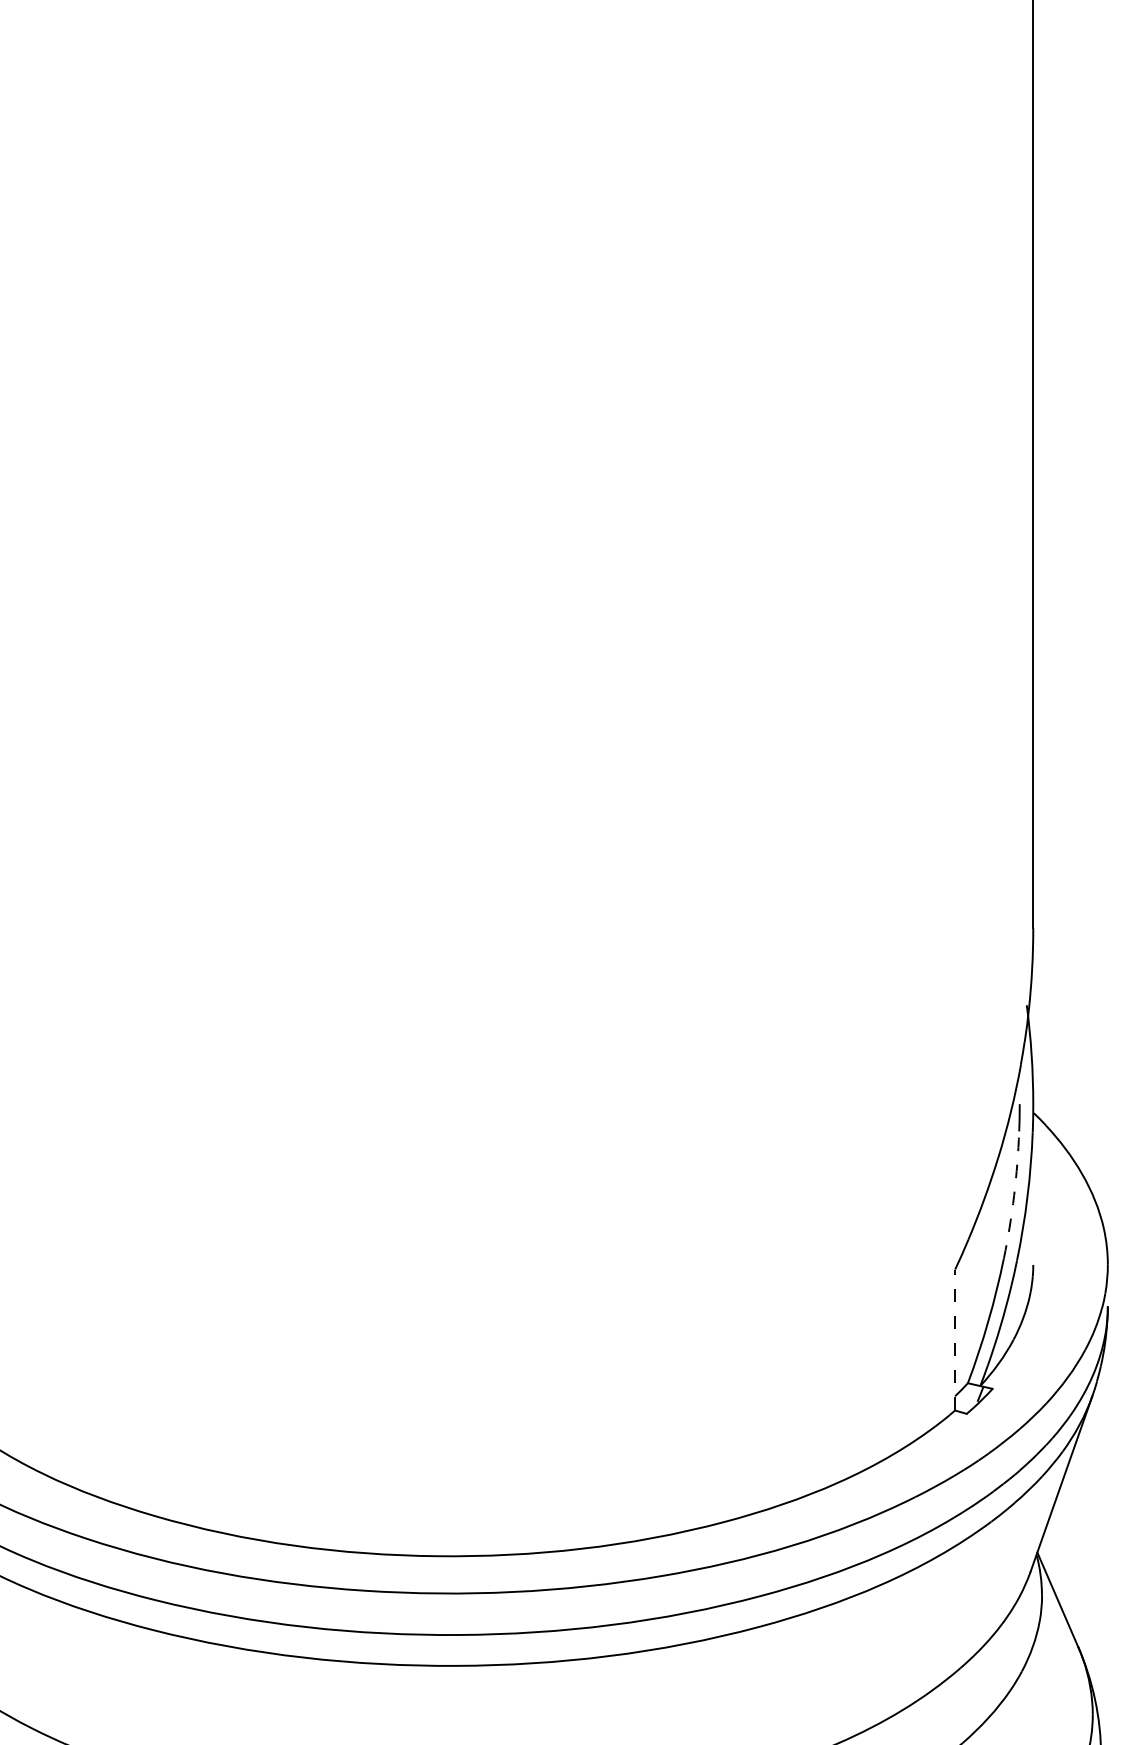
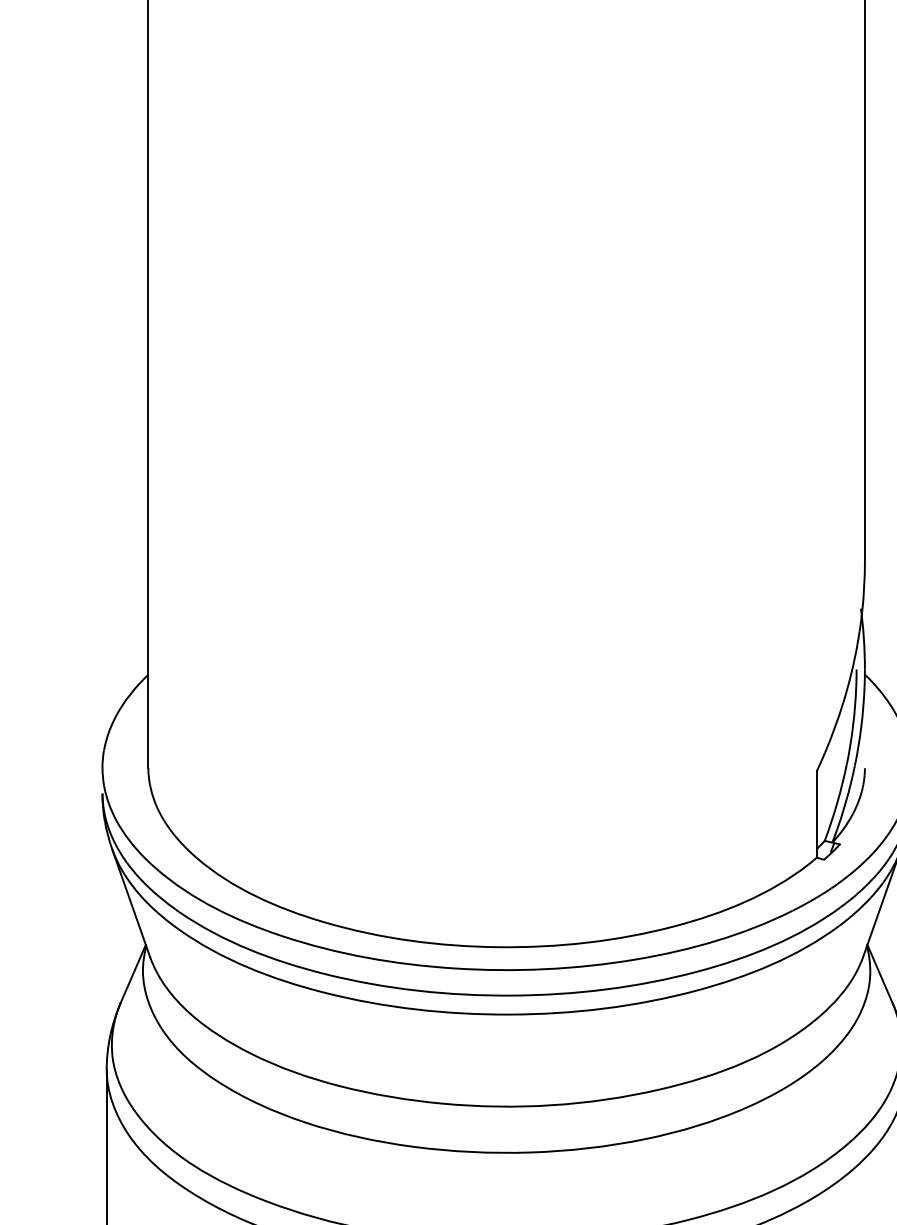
arc: (1014, 1195) -> (853, 725), dashed -> solid
line: (954, 1338) -> (816, 813), dashed -> solid

